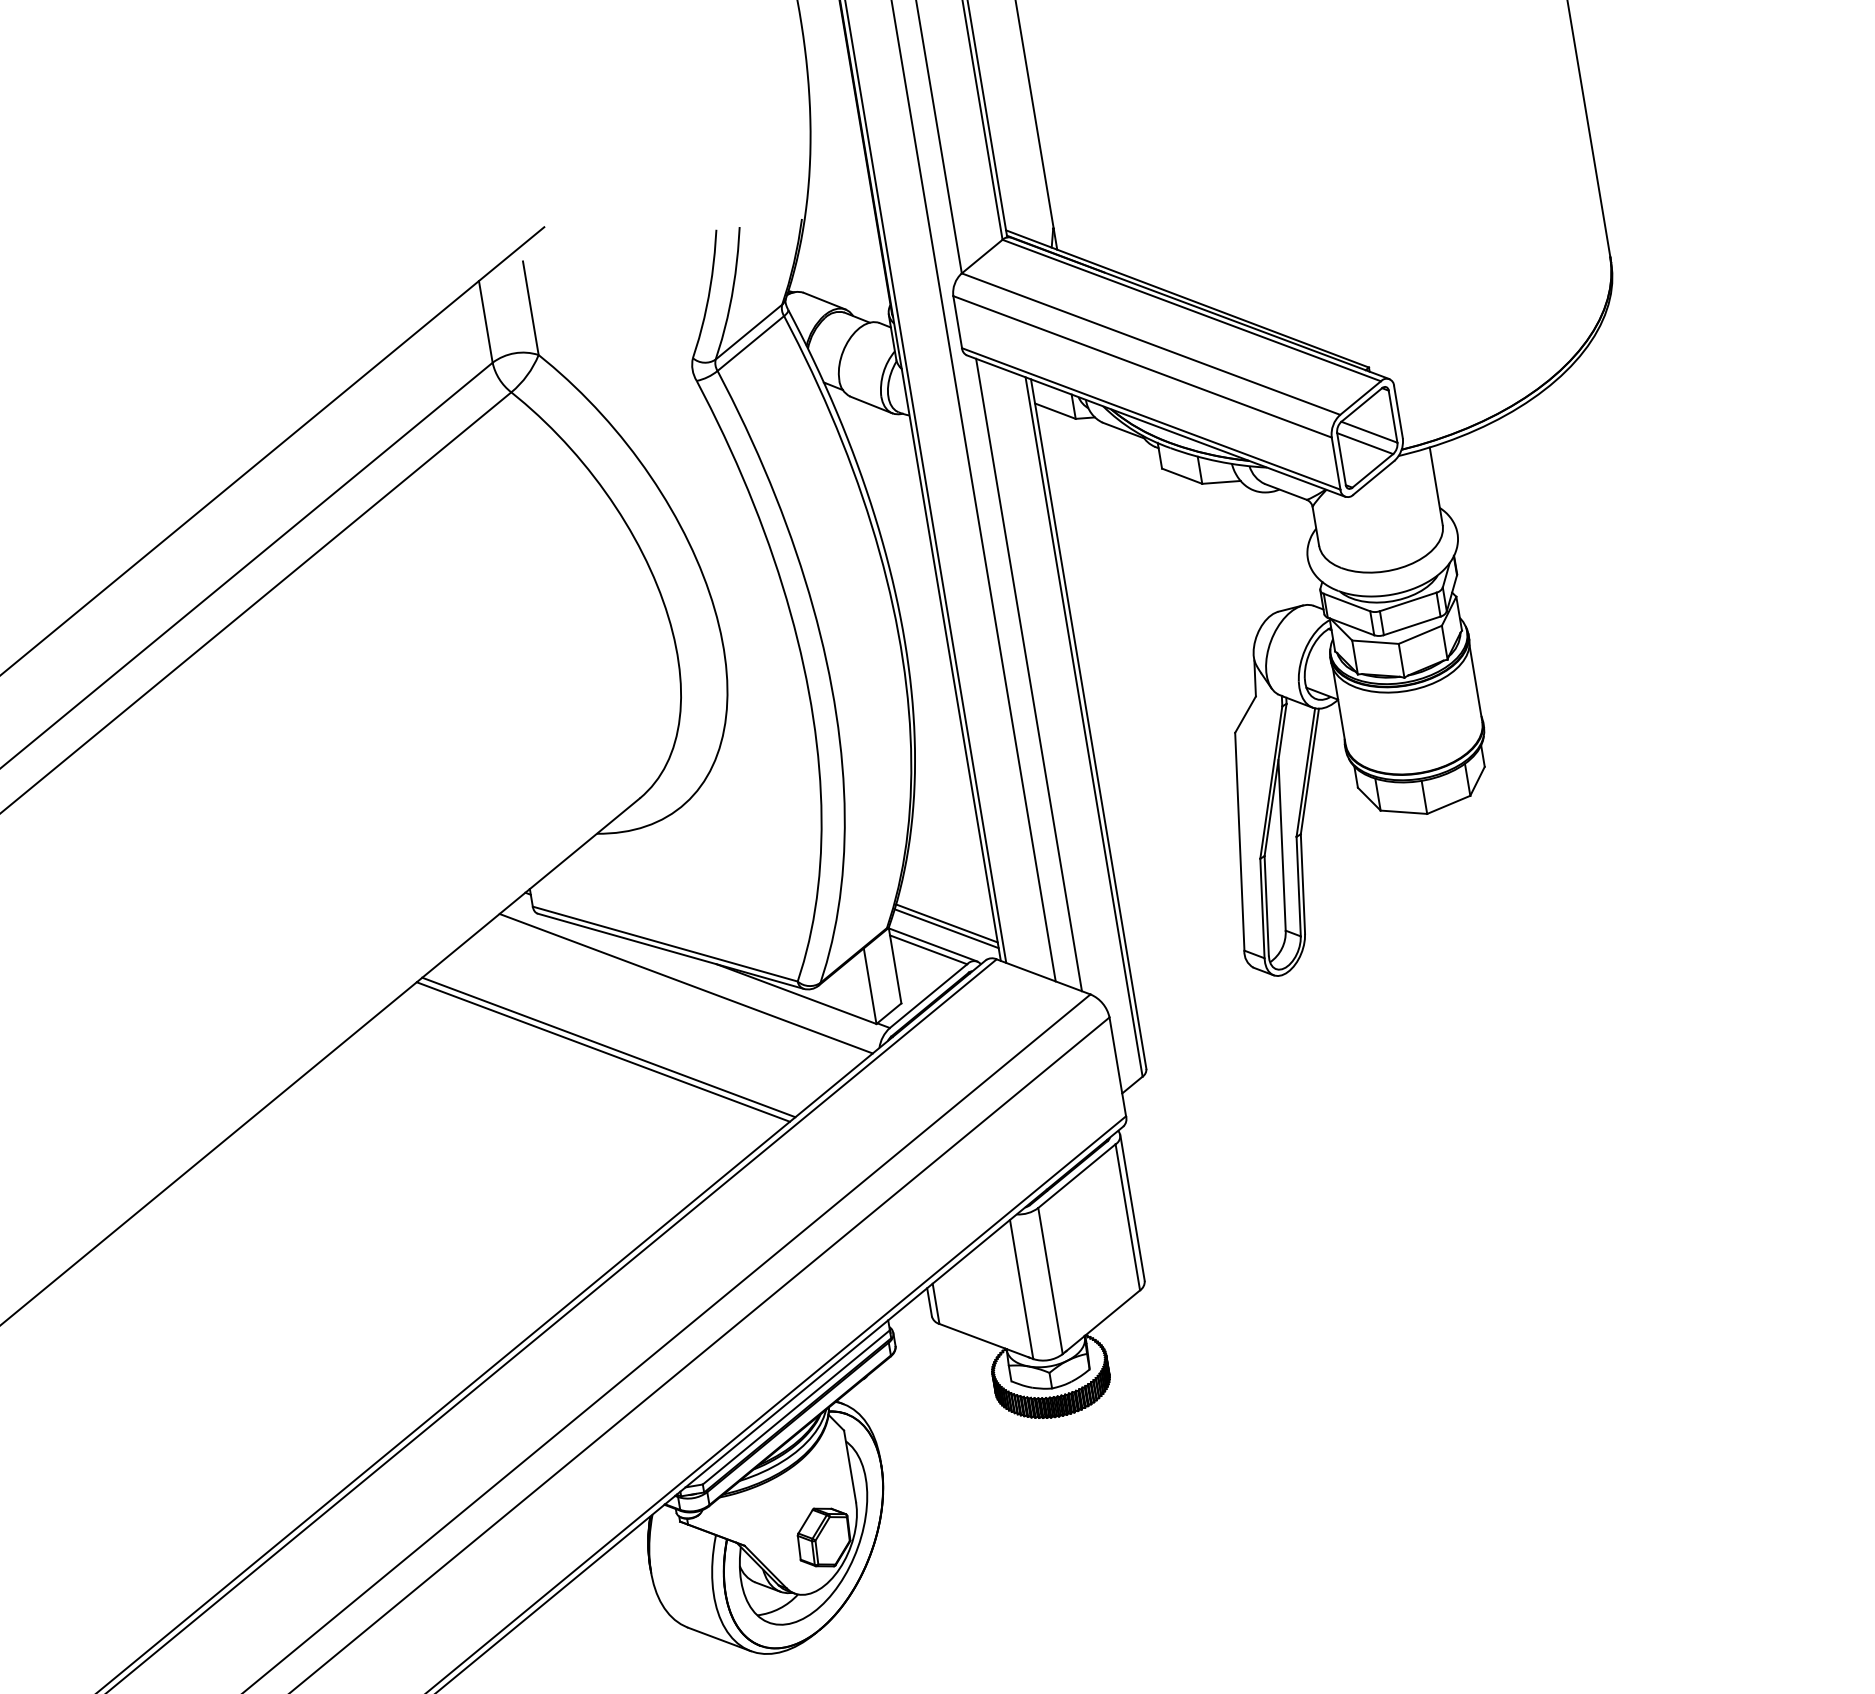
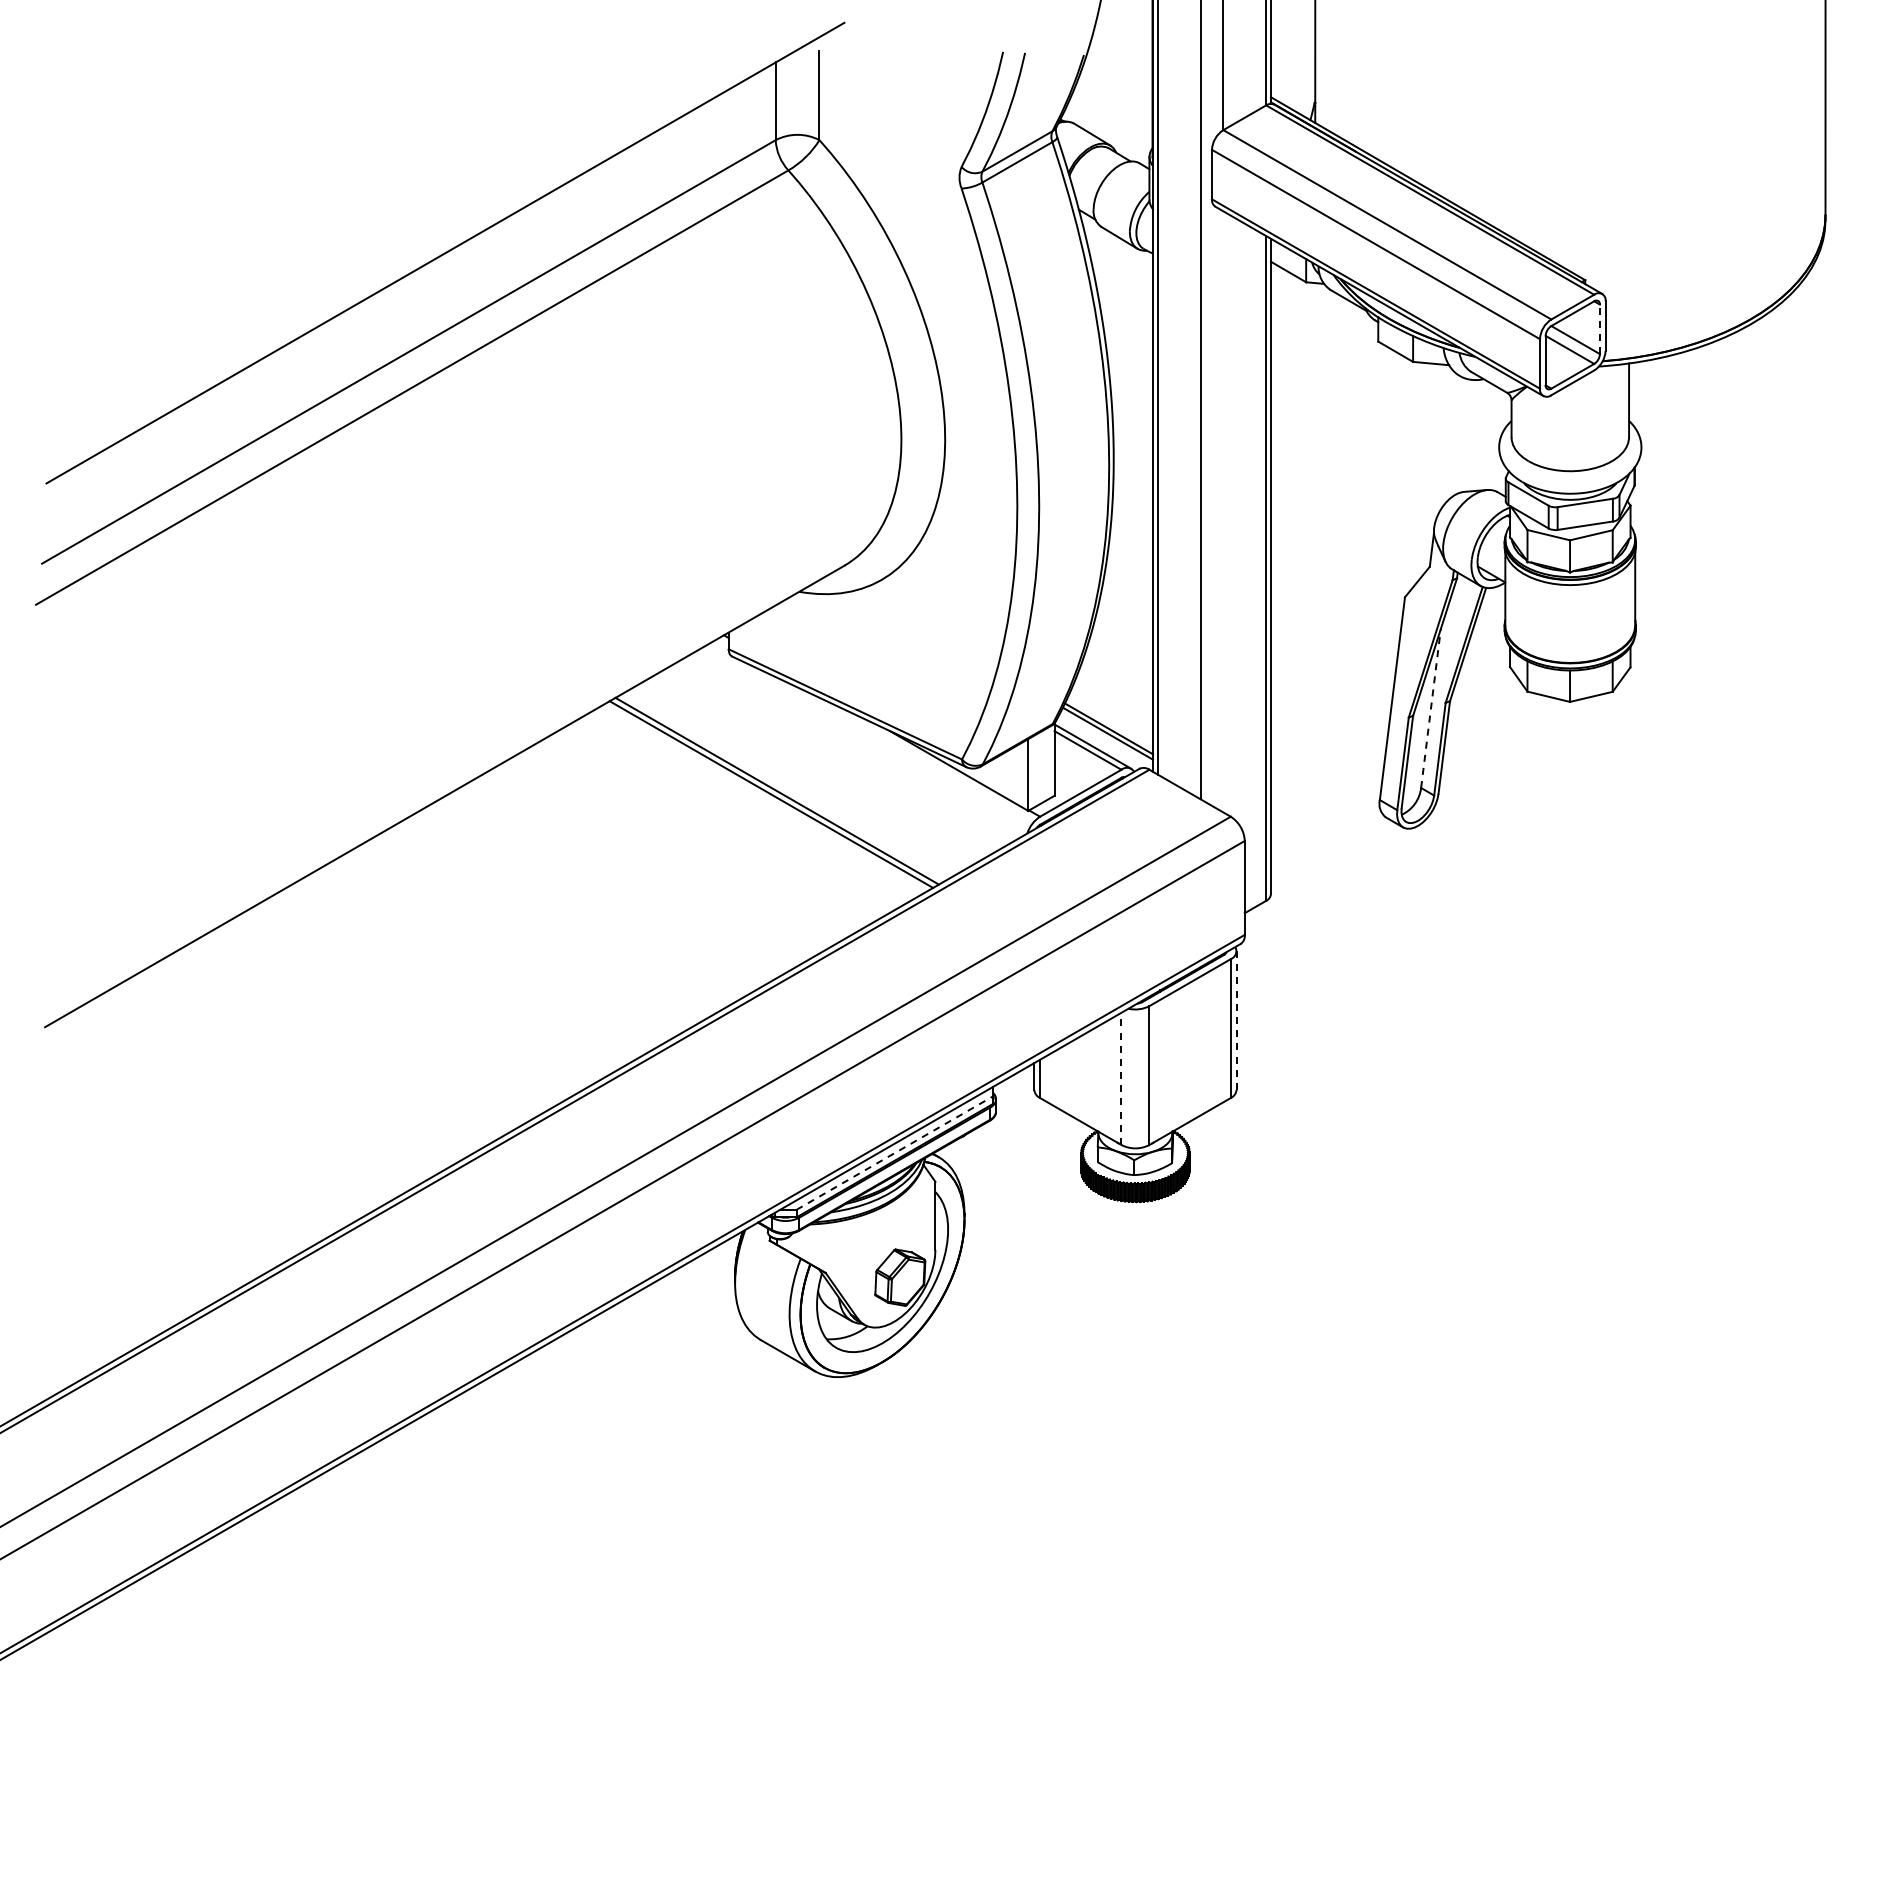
line: (1392, 416) -> (1599, 329), solid -> dashed
line: (1029, 674) -> (1223, 511), removed
line: (1282, 845) -> (1431, 708), solid -> dashed
line: (685, 982) -> (858, 743), removed
line: (1132, 1207) -> (1236, 1020), solid -> dashed
line: (1021, 1289) -> (1121, 1078), solid -> dashed
line: (796, 1407) -> (894, 1153), solid -> dashed

